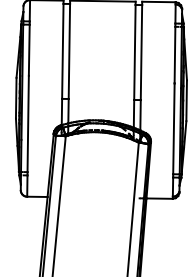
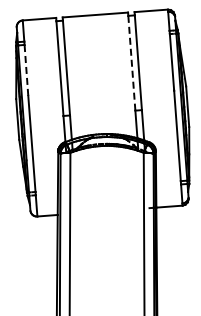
line: (29, 50) -> (26, 70), solid -> dashed
line: (134, 52) -> (131, 63), solid -> dashed

